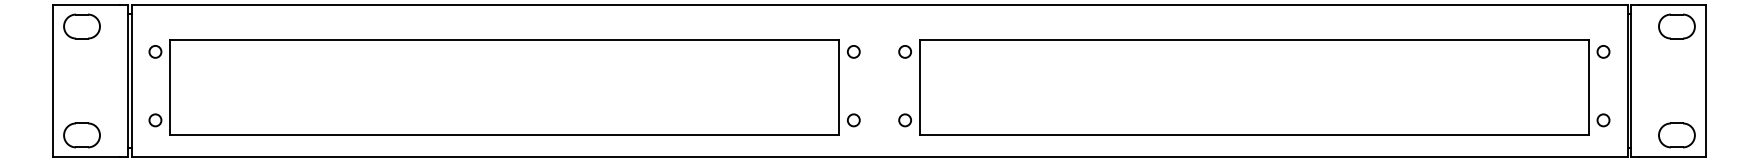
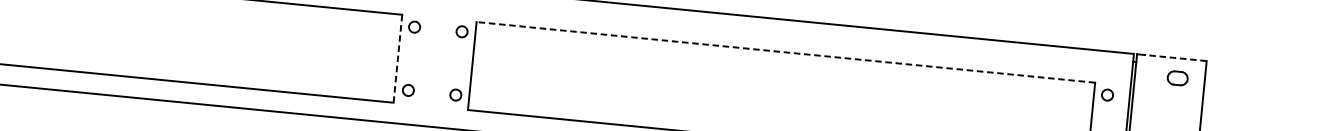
line: (1672, 5) -> (1175, 58), solid -> dashed
part: (1676, 26) -> (1177, 78), size x0.6
line: (1254, 39) -> (786, 52), solid -> dashed
line: (839, 87) -> (398, 58), solid -> dashed

